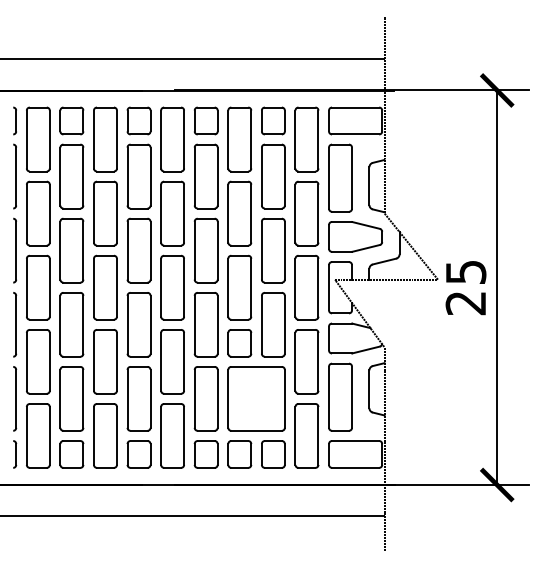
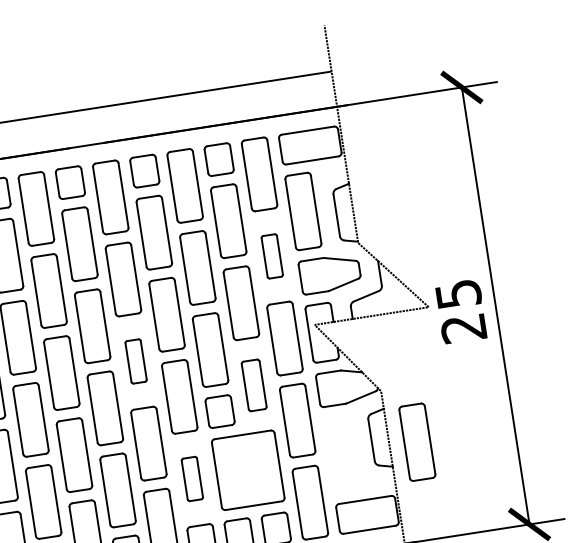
part: (306, 213) -> (271, 256), size x0.6
part: (172, 287) -> (136, 361), size x0.6
part: (273, 324) -> (254, 385), size x0.7
part: (340, 396) -> (417, 441), moved
part: (205, 398) -> (191, 478), size x0.6

